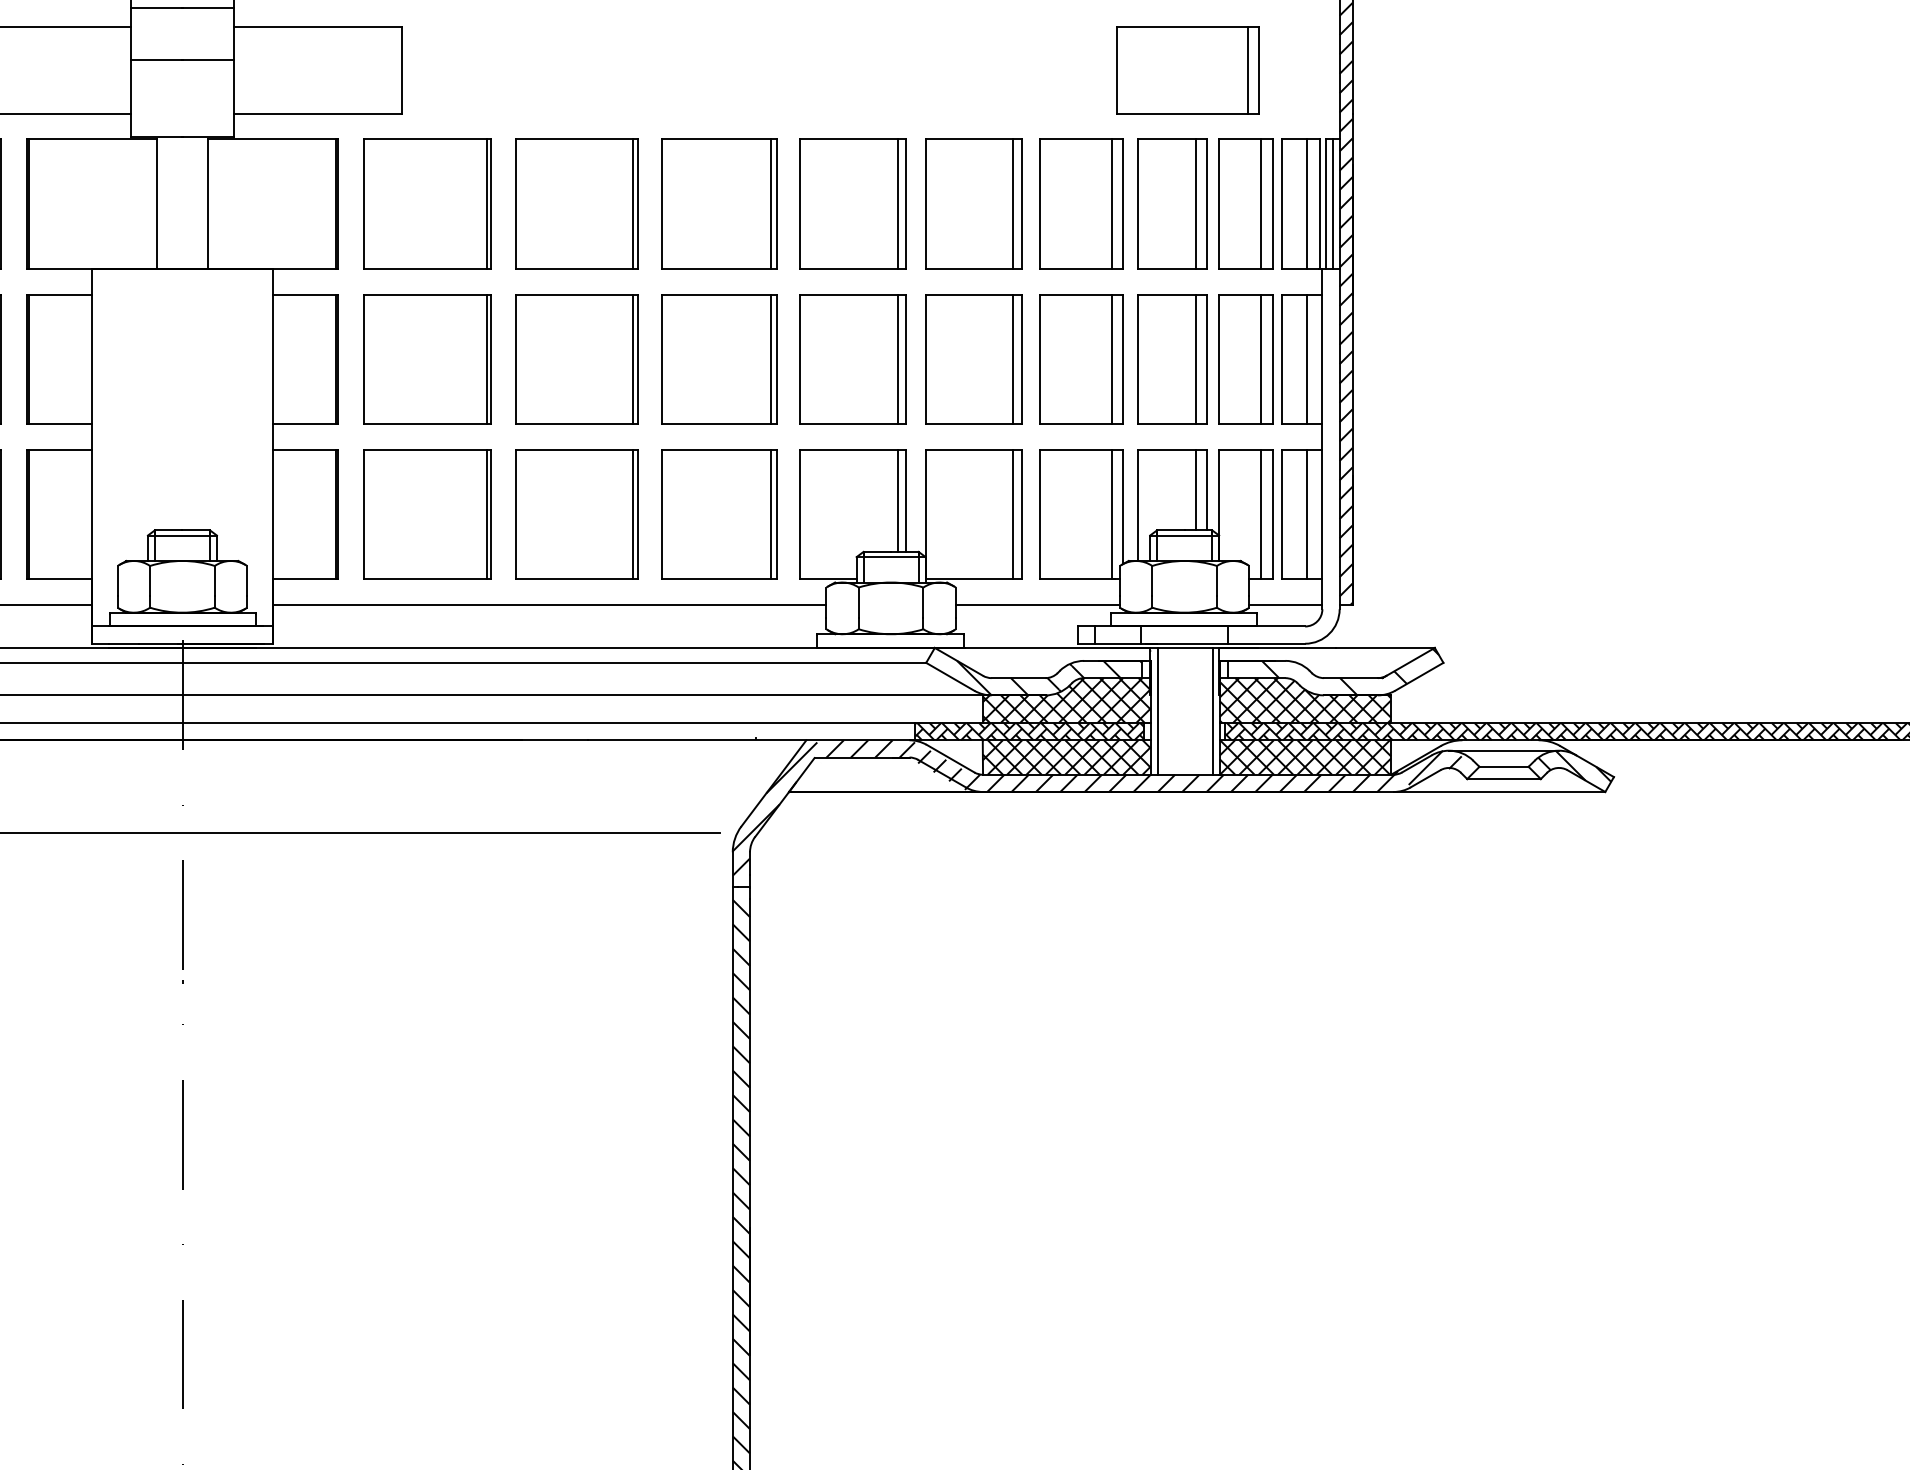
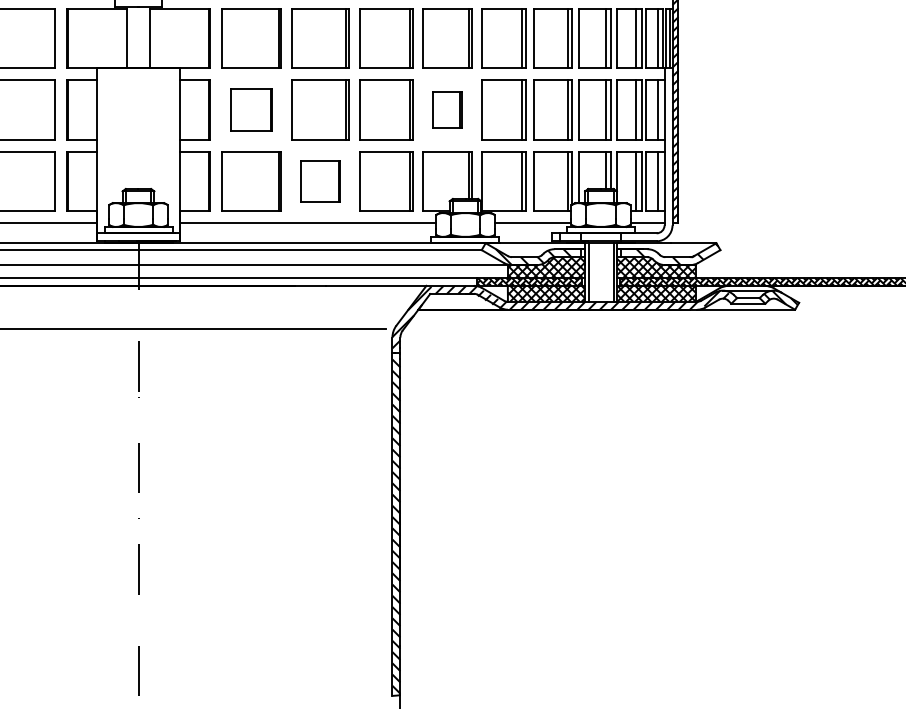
part: (427, 358) -> (251, 109), size x0.7
part: (852, 358) -> (447, 109), size x0.6
part: (576, 514) -> (320, 181), size x0.7

